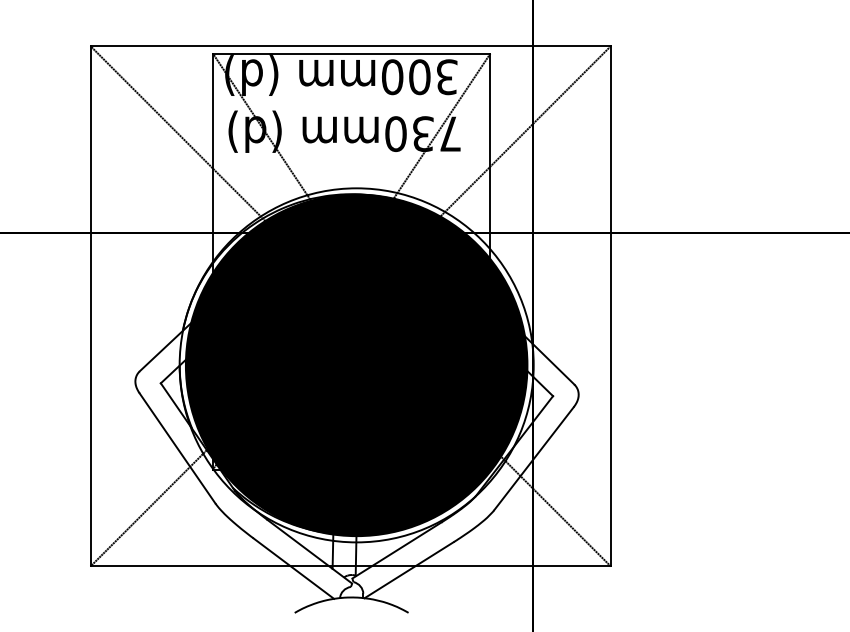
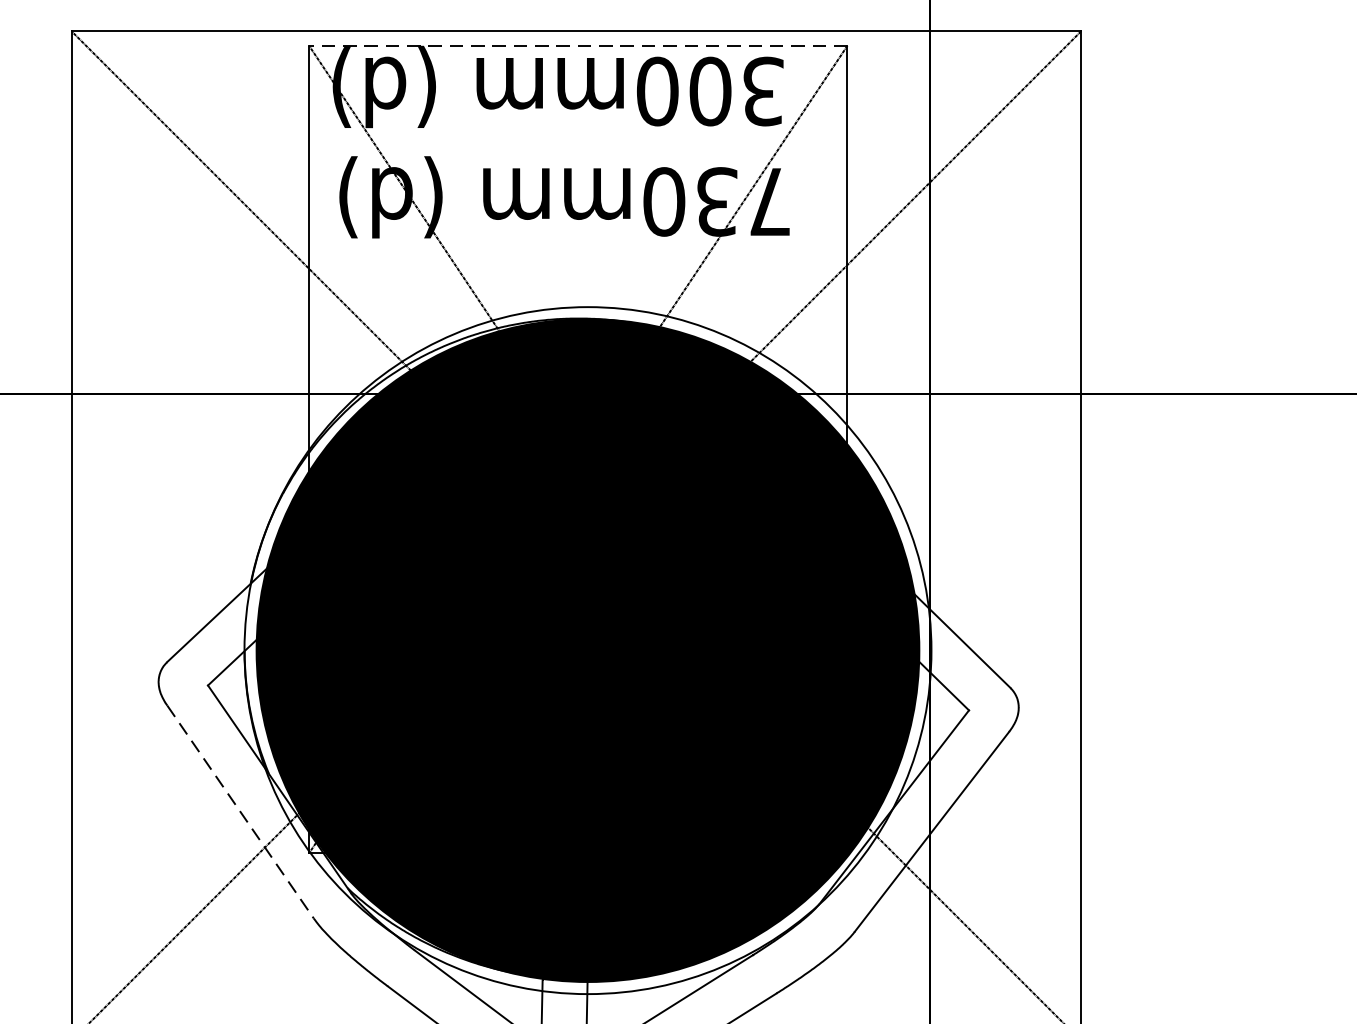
line: (351, 53) -> (577, 45), solid -> dashed
line: (177, 448) -> (240, 811), solid -> dashed

